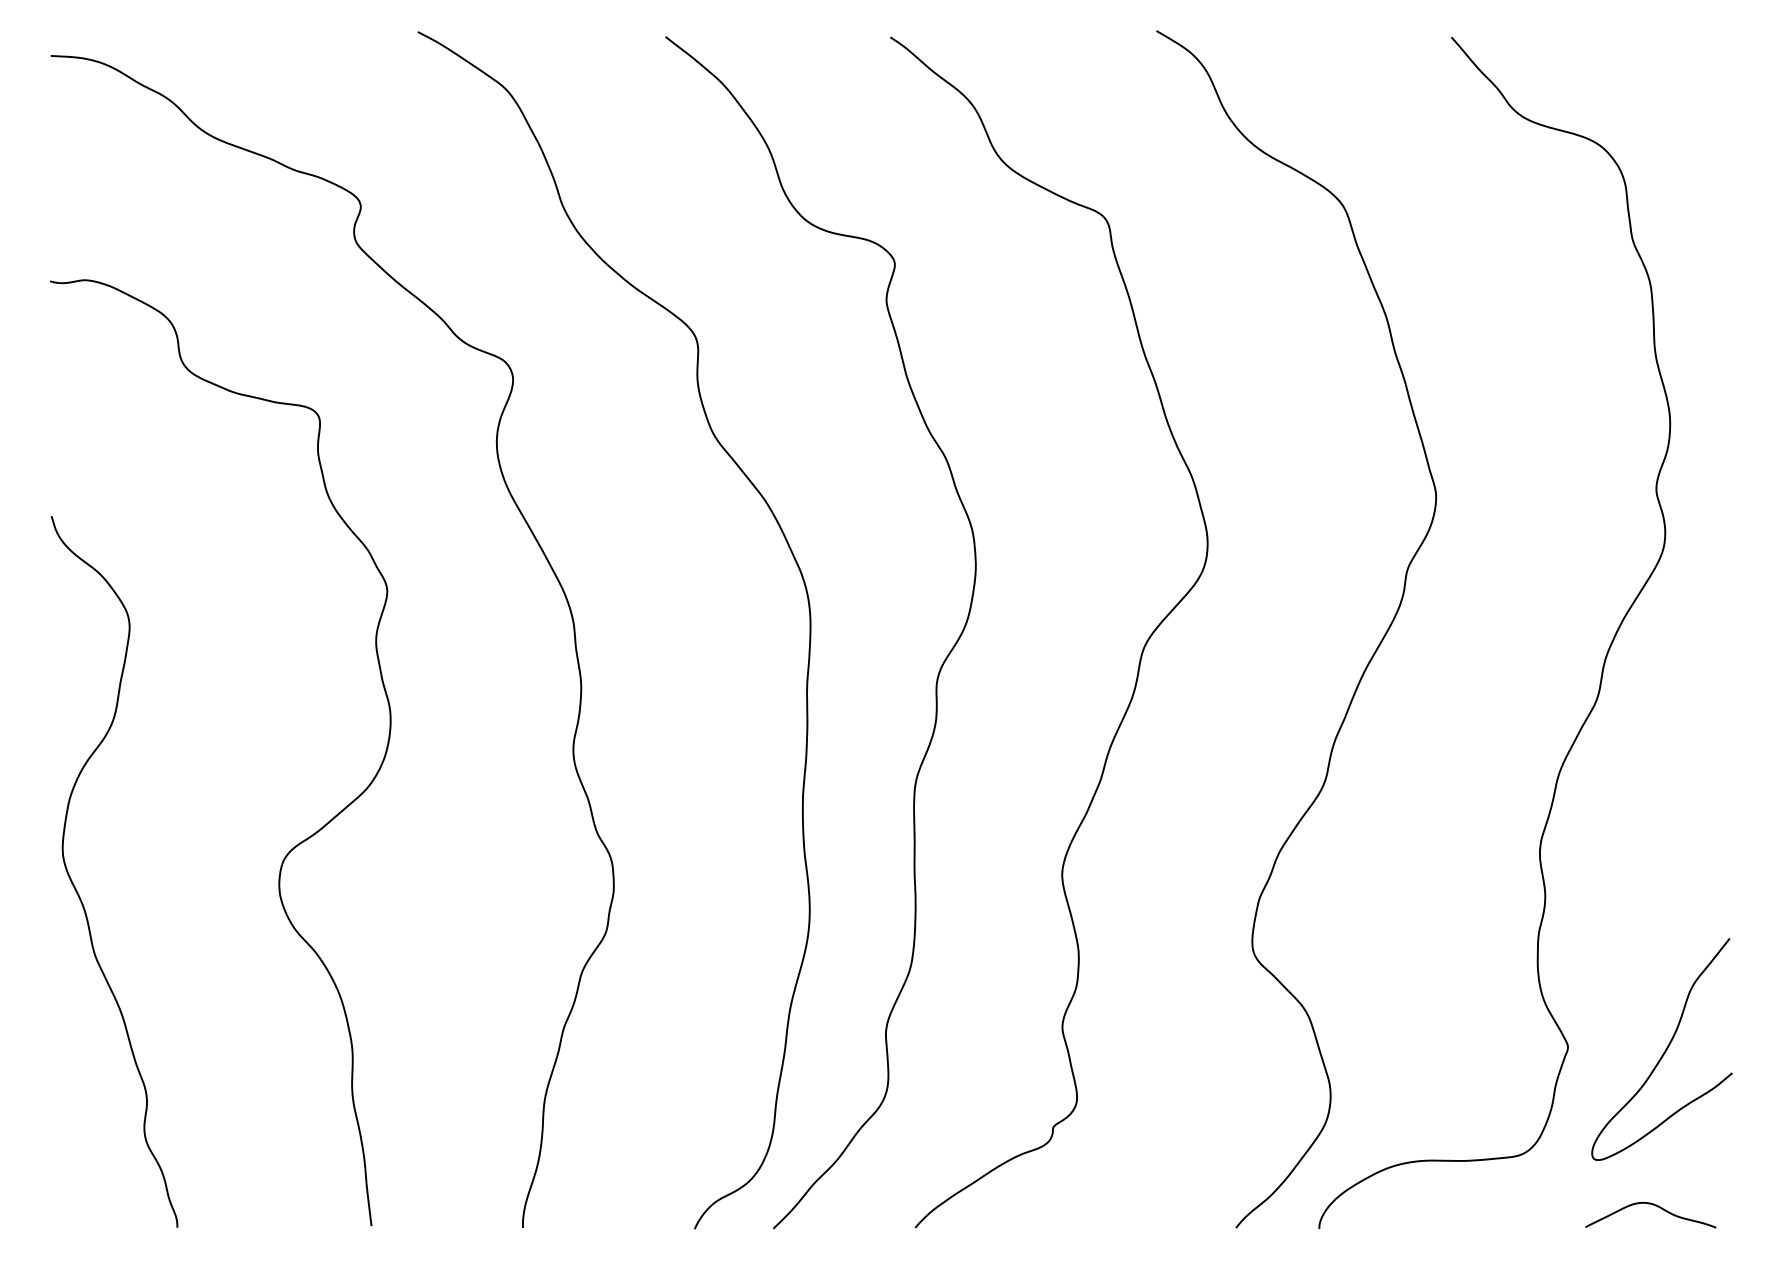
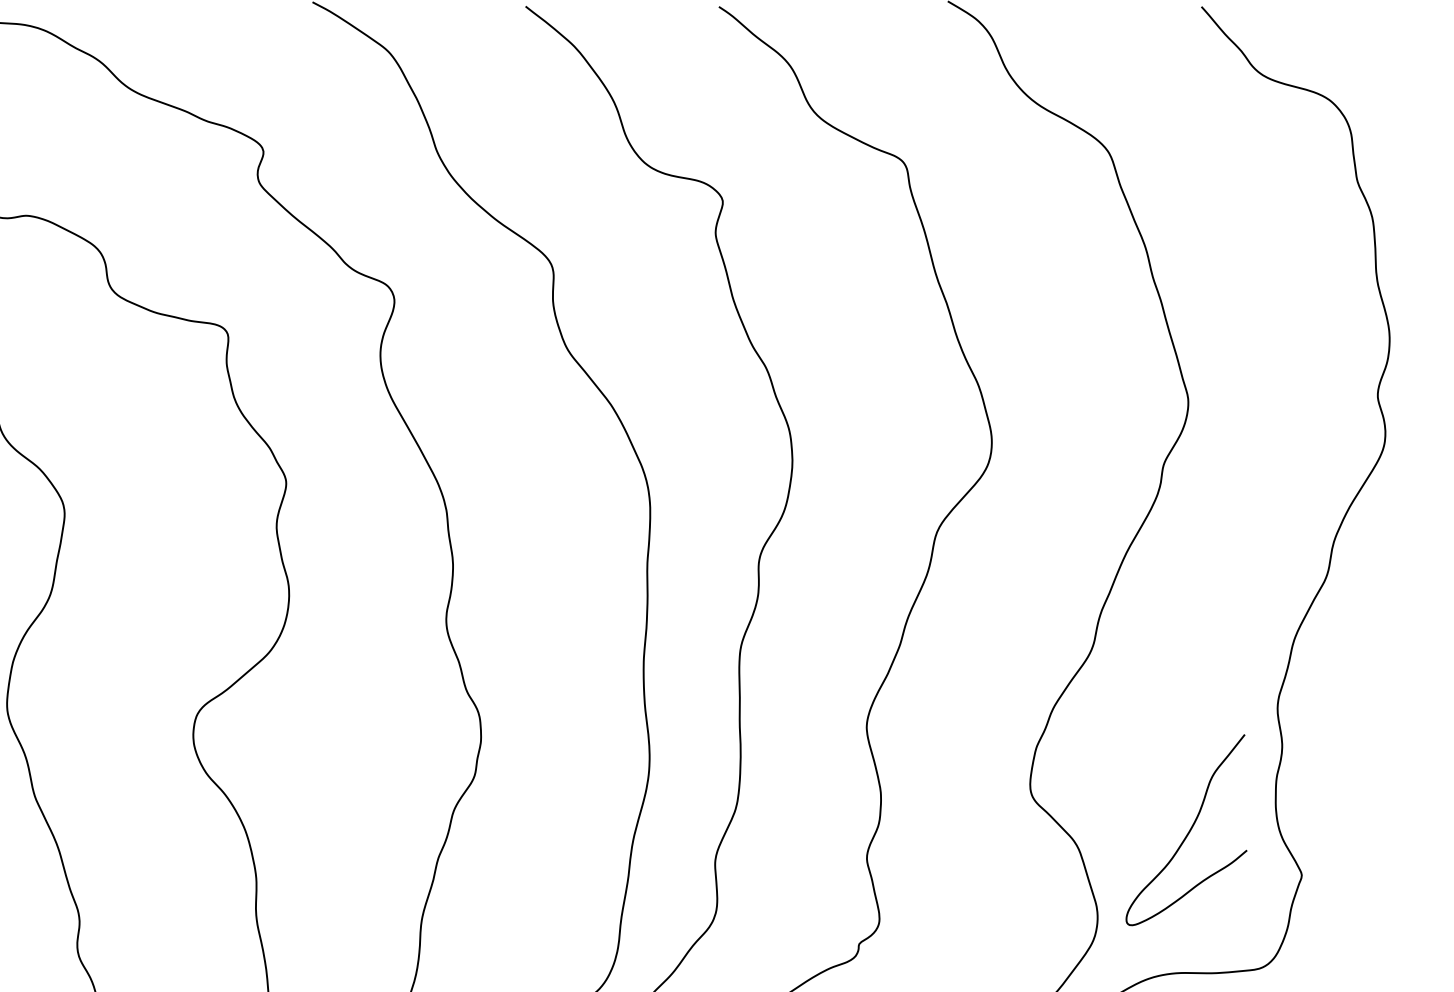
curve: (1664, 1050) -> (1188, 830), moved

